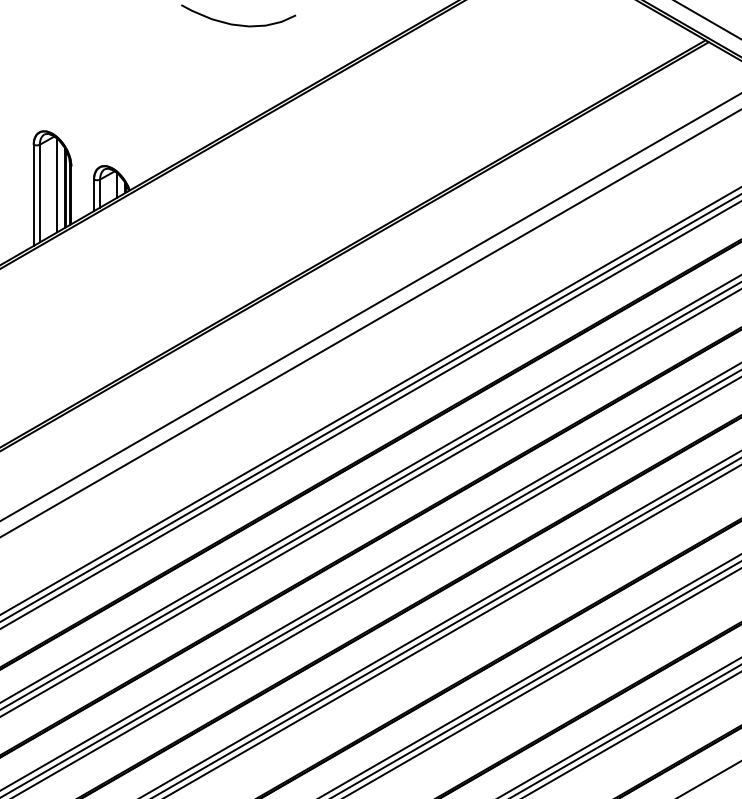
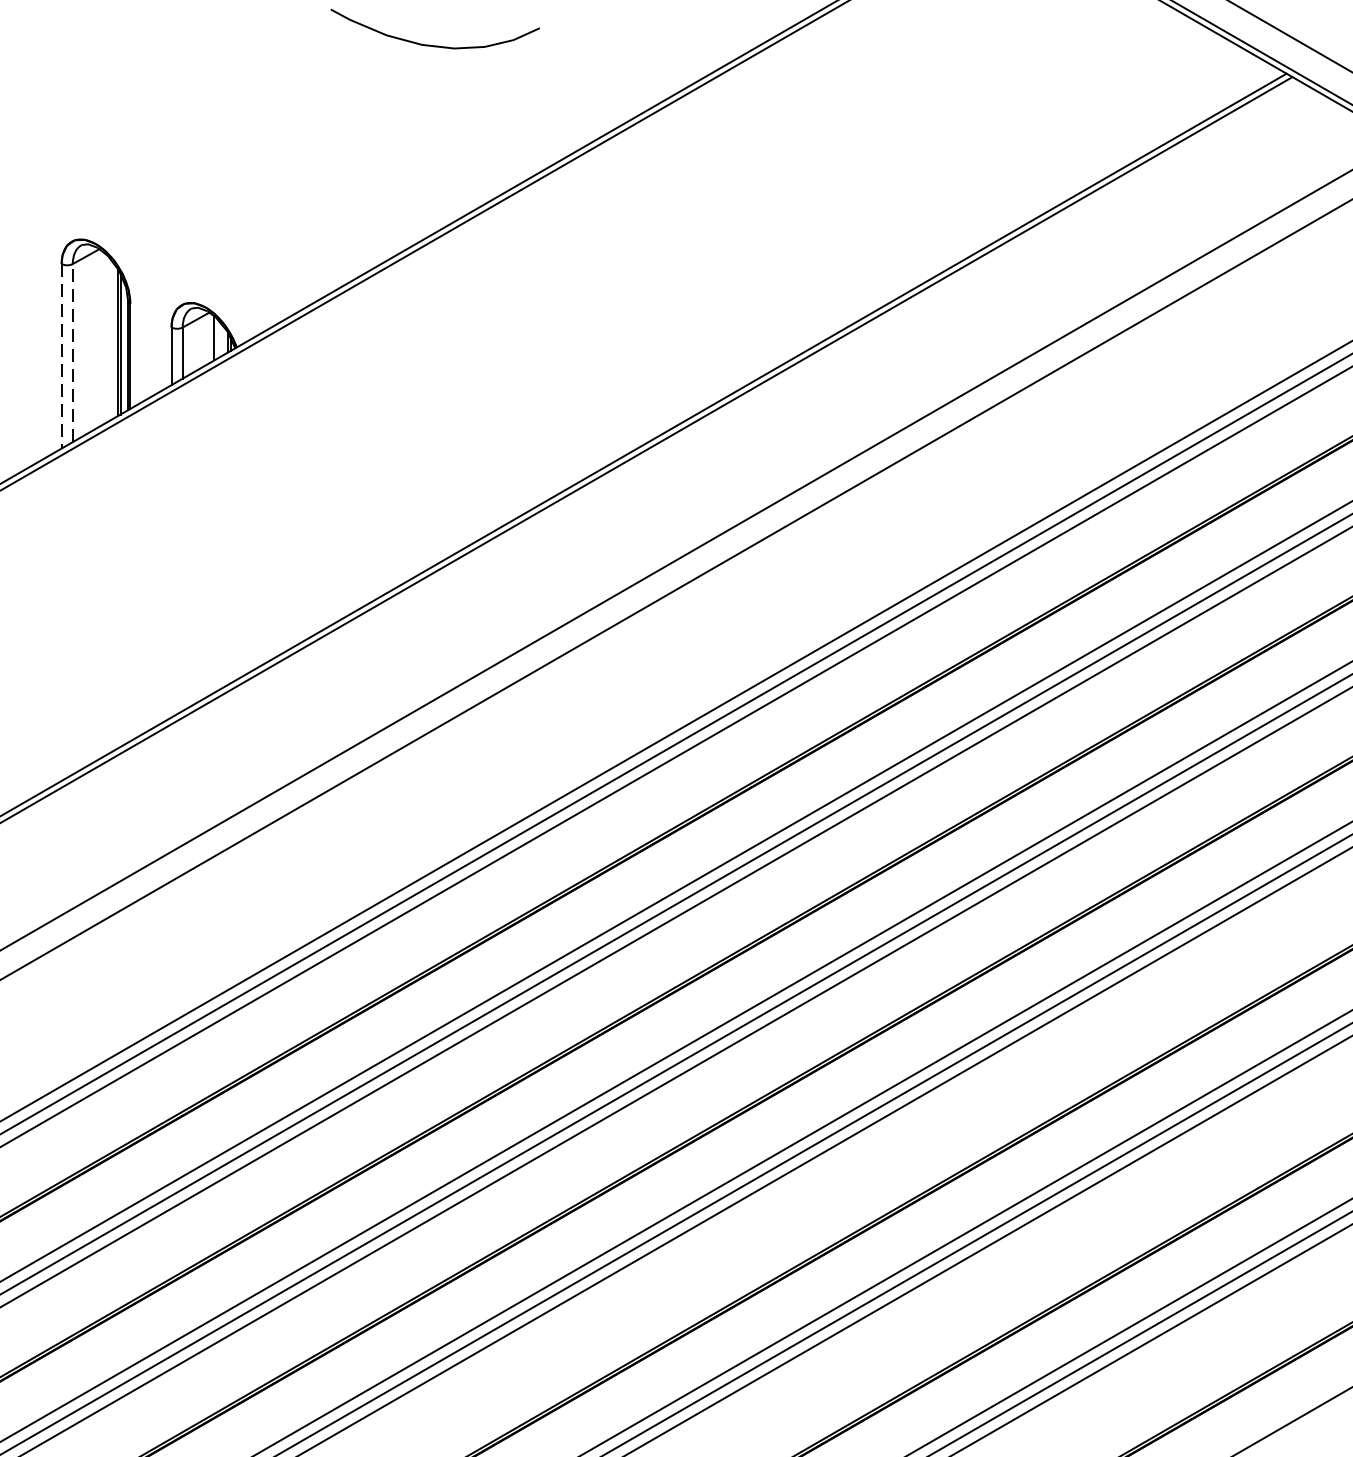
line: (57, 185) -> (104, 338), removed
line: (39, 193) -> (72, 352), solid -> dashed
line: (33, 195) -> (61, 356), solid -> dashed

